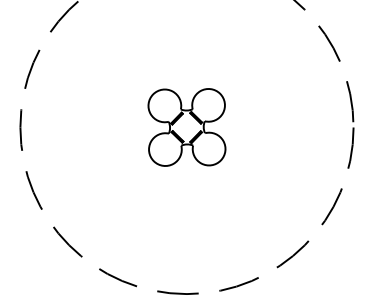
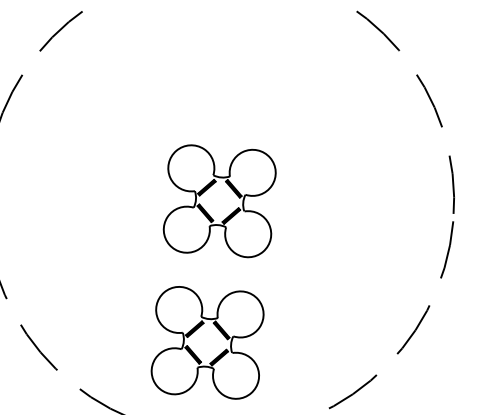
part: (186, 228) -> (206, 342), added

